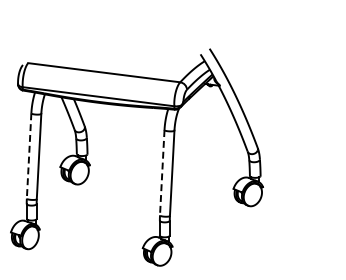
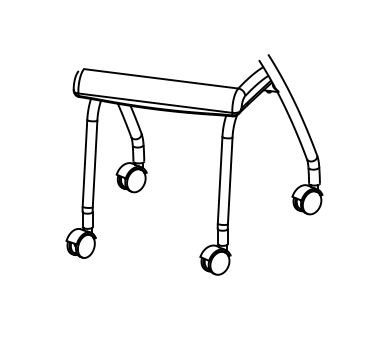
line: (28, 156) -> (84, 163), dashed -> solid
line: (162, 172) -> (220, 180), dashed -> solid

